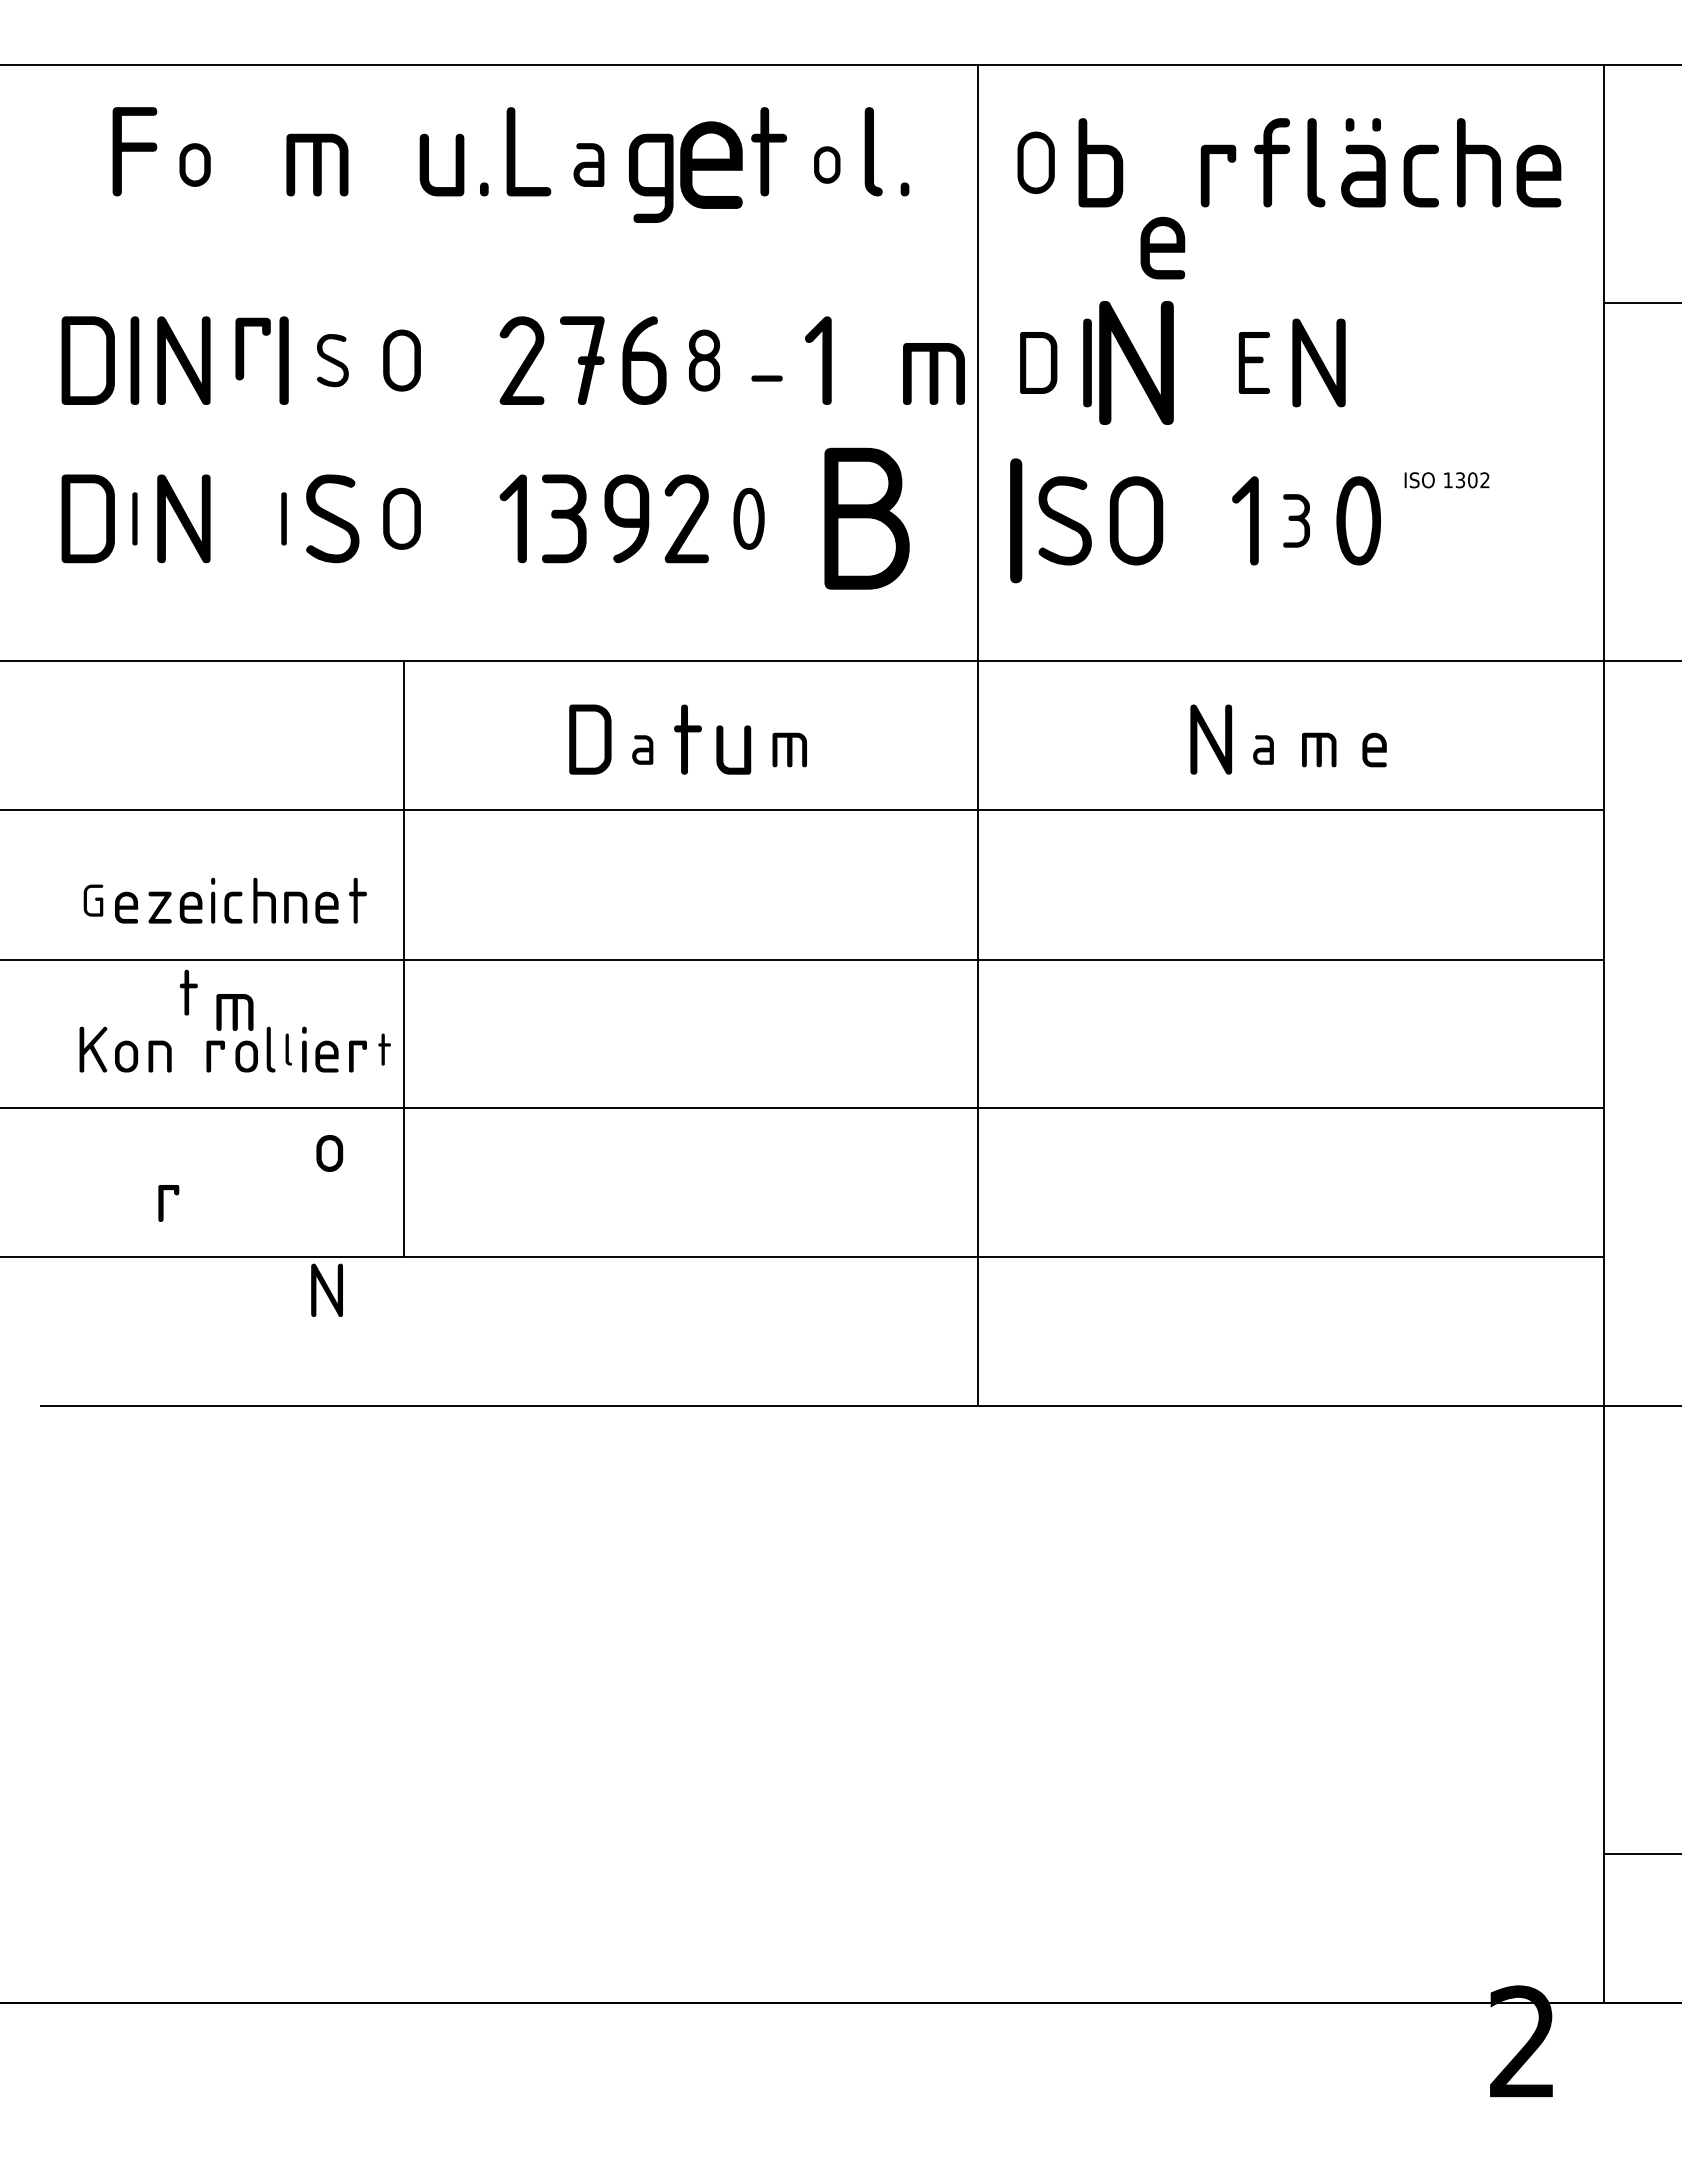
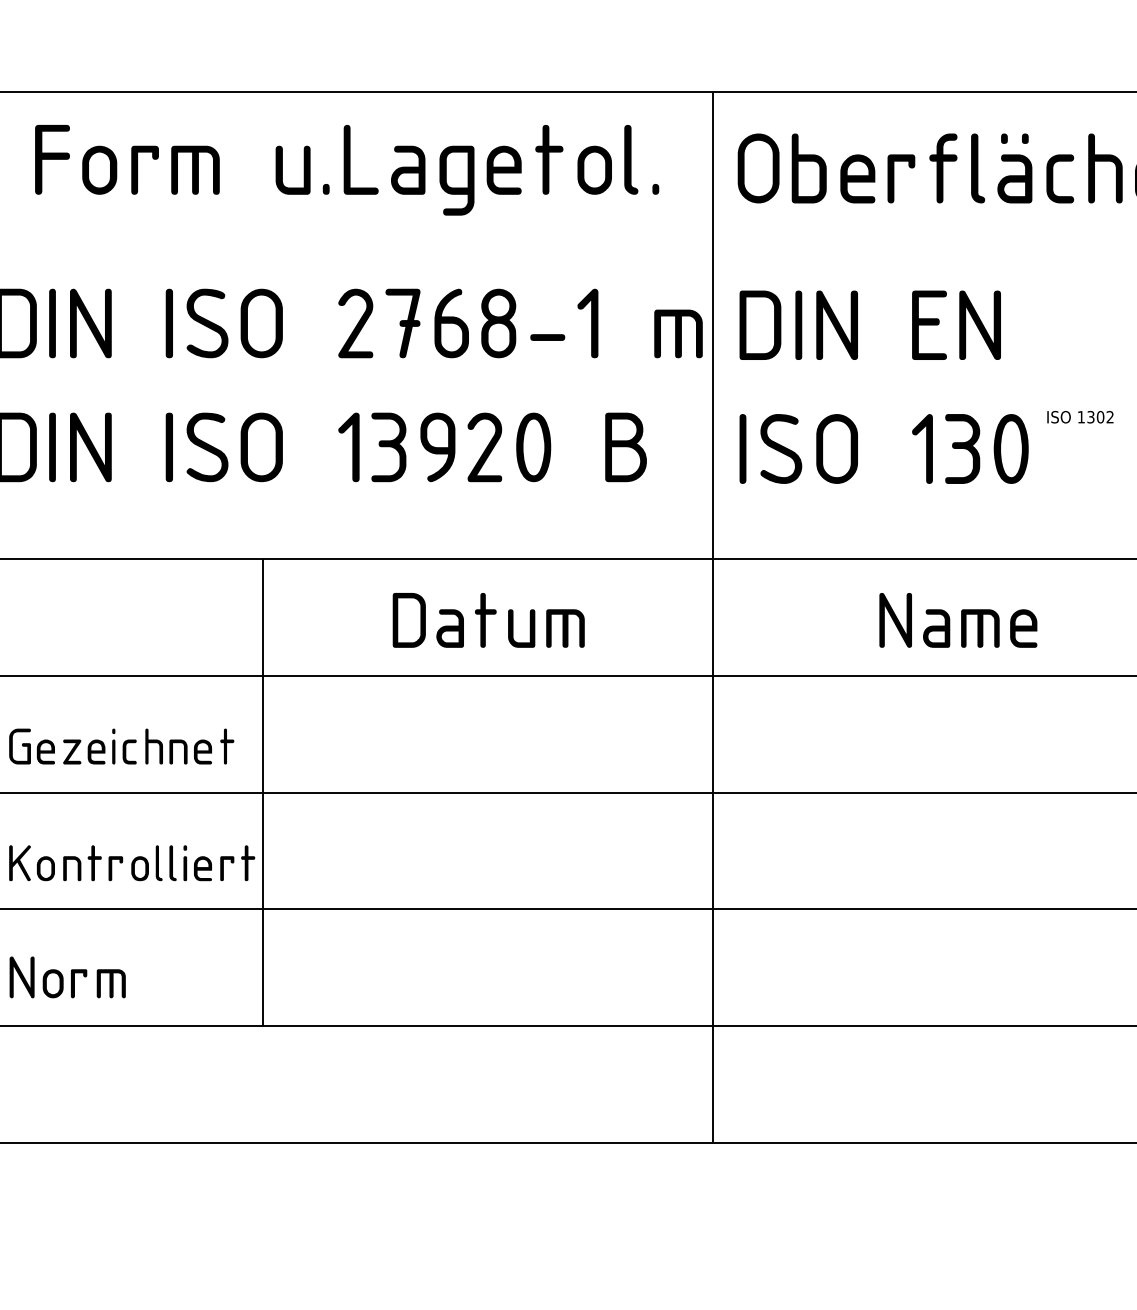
part: (1035, 162) -> (758, 168), size x1.43
part: (194, 164) -> (99, 169), size x1.43
part: (588, 164) -> (407, 169), size x1.43
part: (711, 164) -> (504, 169), size x0.71
part: (827, 164) -> (595, 169), size x1.67
part: (1162, 247) -> (857, 178), moved
part: (244, 348) -> (138, 169), moved
part: (332, 360) -> (207, 323), size x1.67
part: (401, 360) -> (261, 323), size x1.43
part: (704, 360) -> (498, 323), size x1.43
part: (1038, 362) -> (760, 324), size x1.43
part: (1136, 362) -> (837, 324), size x0.71
part: (1254, 362) -> (929, 324), size x1.43
part: (766, 378) -> (547, 337), size x1.43
part: (134, 518) -> (52, 447), size x1.67
part: (283, 518) -> (168, 447), size x1.67
part: (401, 518) -> (261, 447), size x1.43
part: (748, 518) -> (533, 447), size x1.43
part: (866, 518) -> (625, 447), size x0.62
part: (1016, 520) -> (743, 448), size x0.71
part: (1296, 520) -> (962, 448), size x1.67
part: (642, 749) -> (450, 628), size x1.67
part: (789, 749) -> (565, 628), size x1.43
part: (1263, 749) -> (936, 628), size x1.67
part: (1318, 749) -> (979, 628), size x1.43
part: (1374, 749) -> (1023, 628), size x1.43
part: (93, 900) -> (20, 746), size x1.43
part: (188, 992) -> (94, 863), moved
part: (234, 1012) -> (110, 983), moved
part: (288, 1049) -> (172, 863), size x1.43
part: (384, 1049) -> (248, 863), size x1.43
part: (329, 1153) -> (52, 983), moved
part: (326, 1289) -> (21, 976), moved

